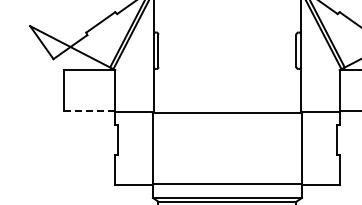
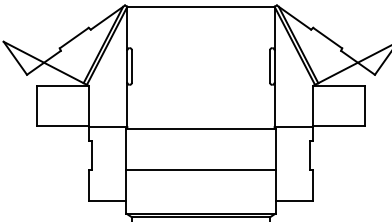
line: (89, 110) -> (63, 126), dashed -> solid
line: (226, 183) -> (200, 169), moved

